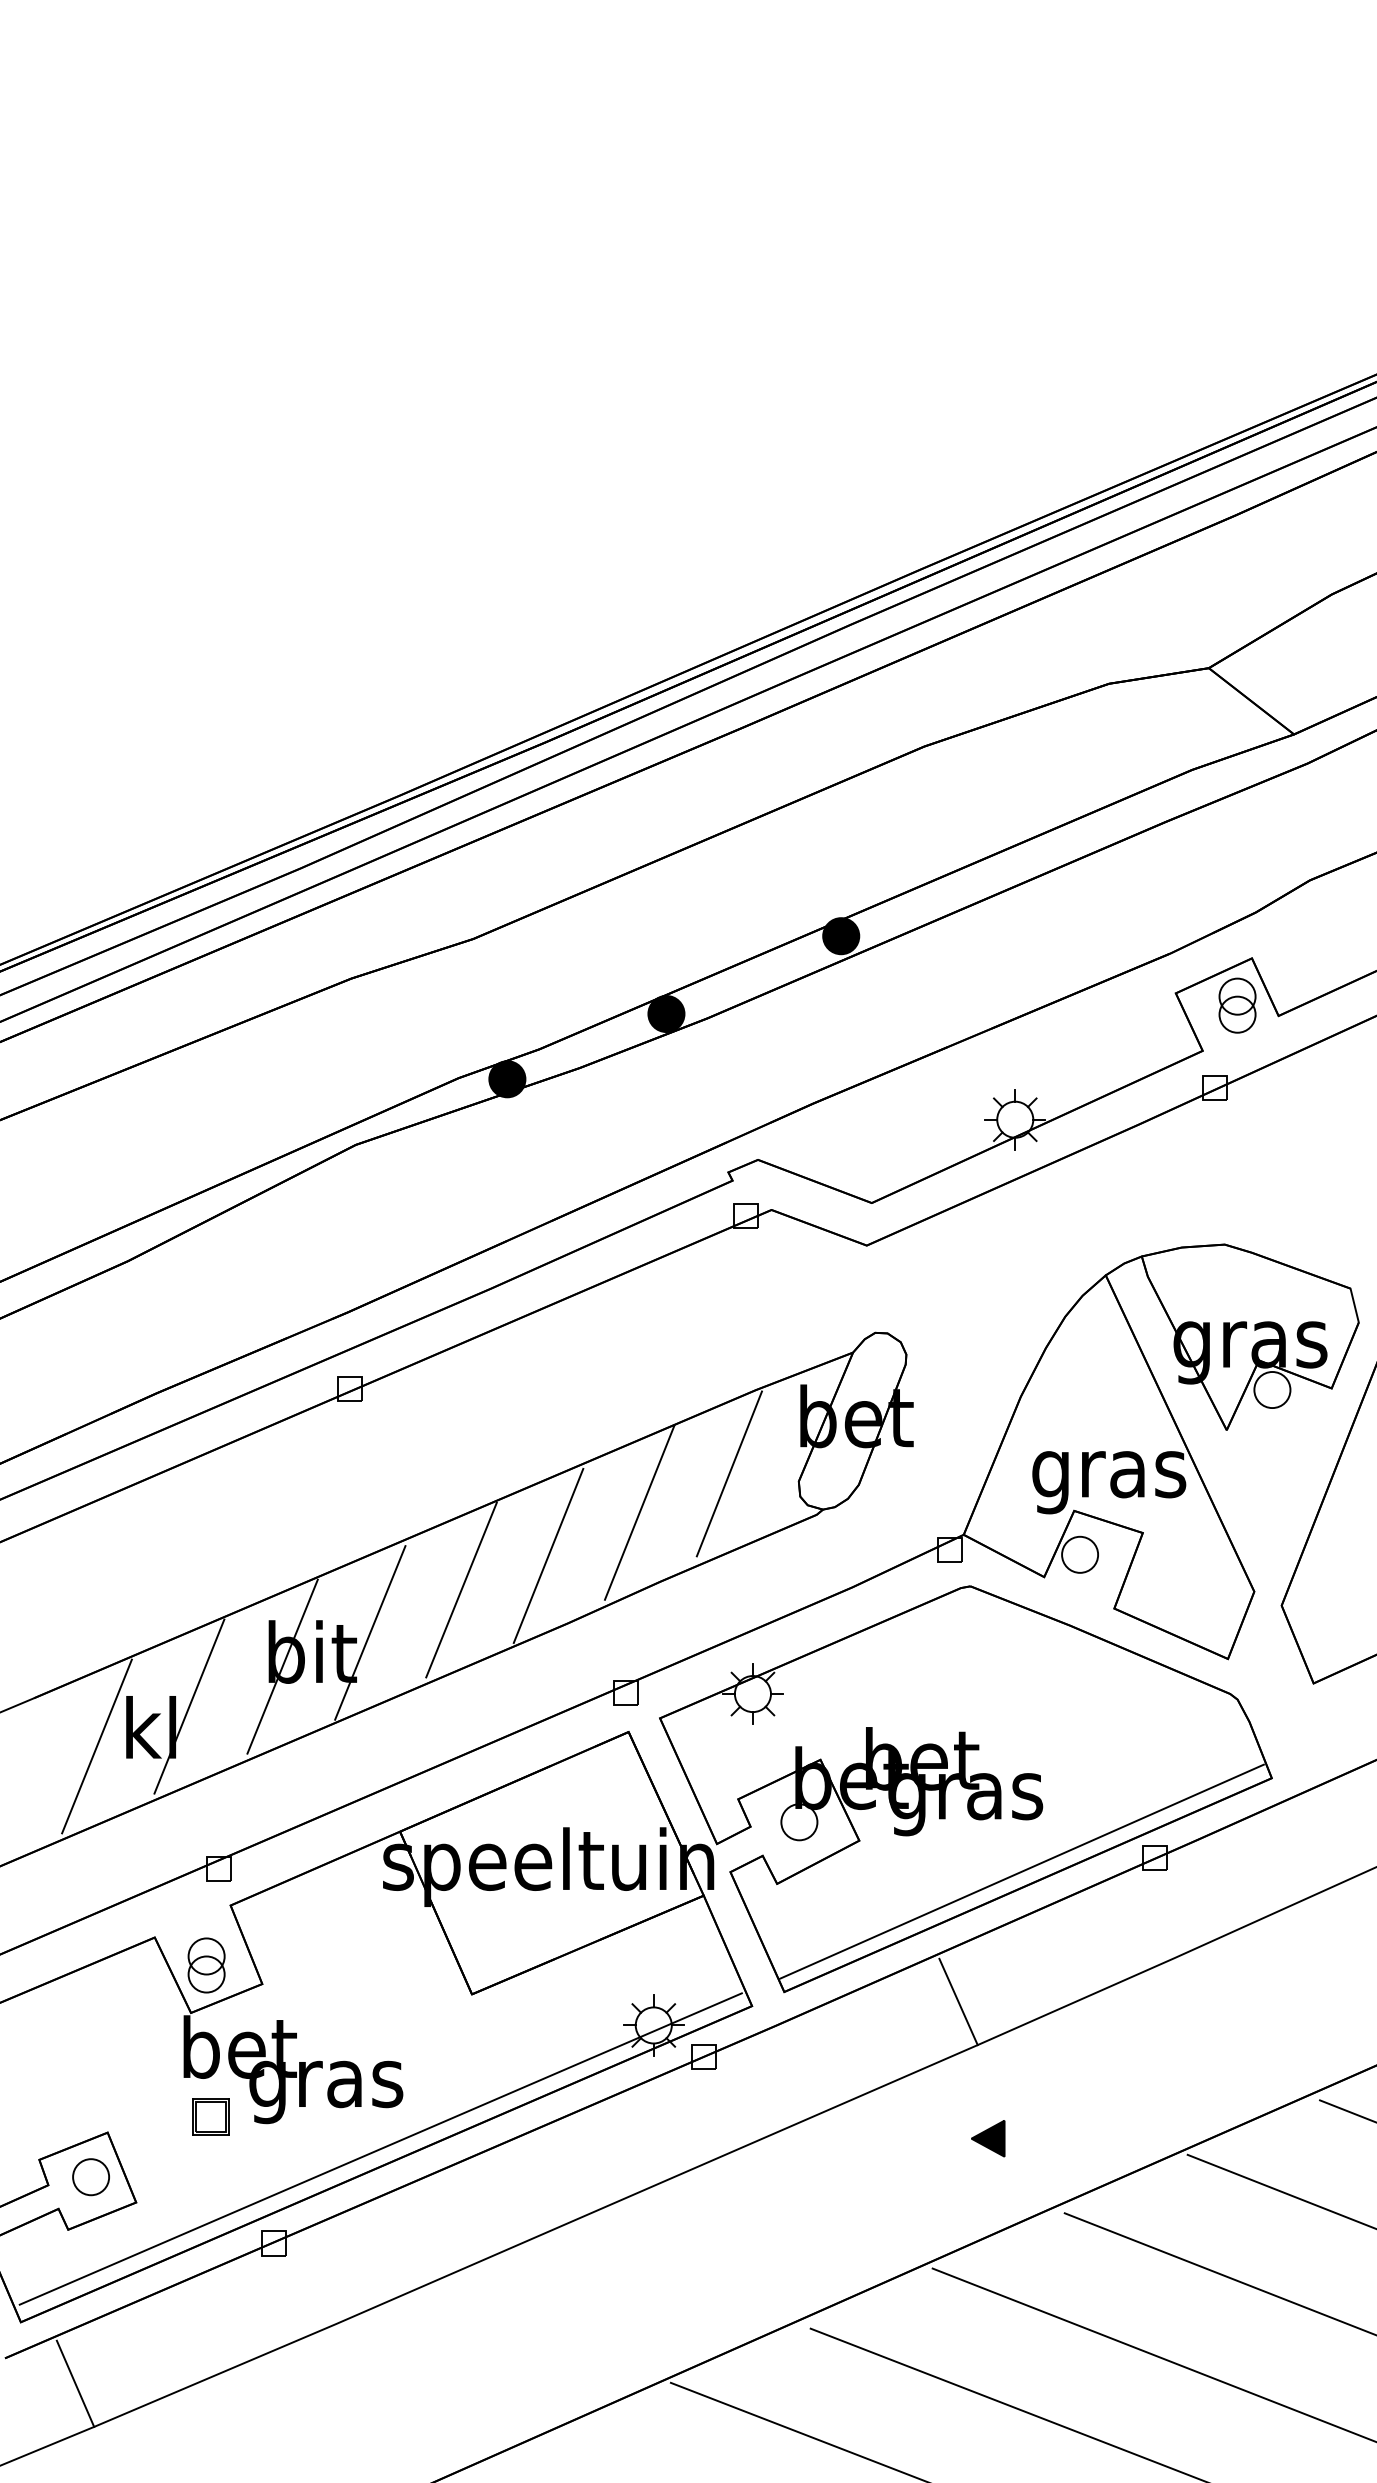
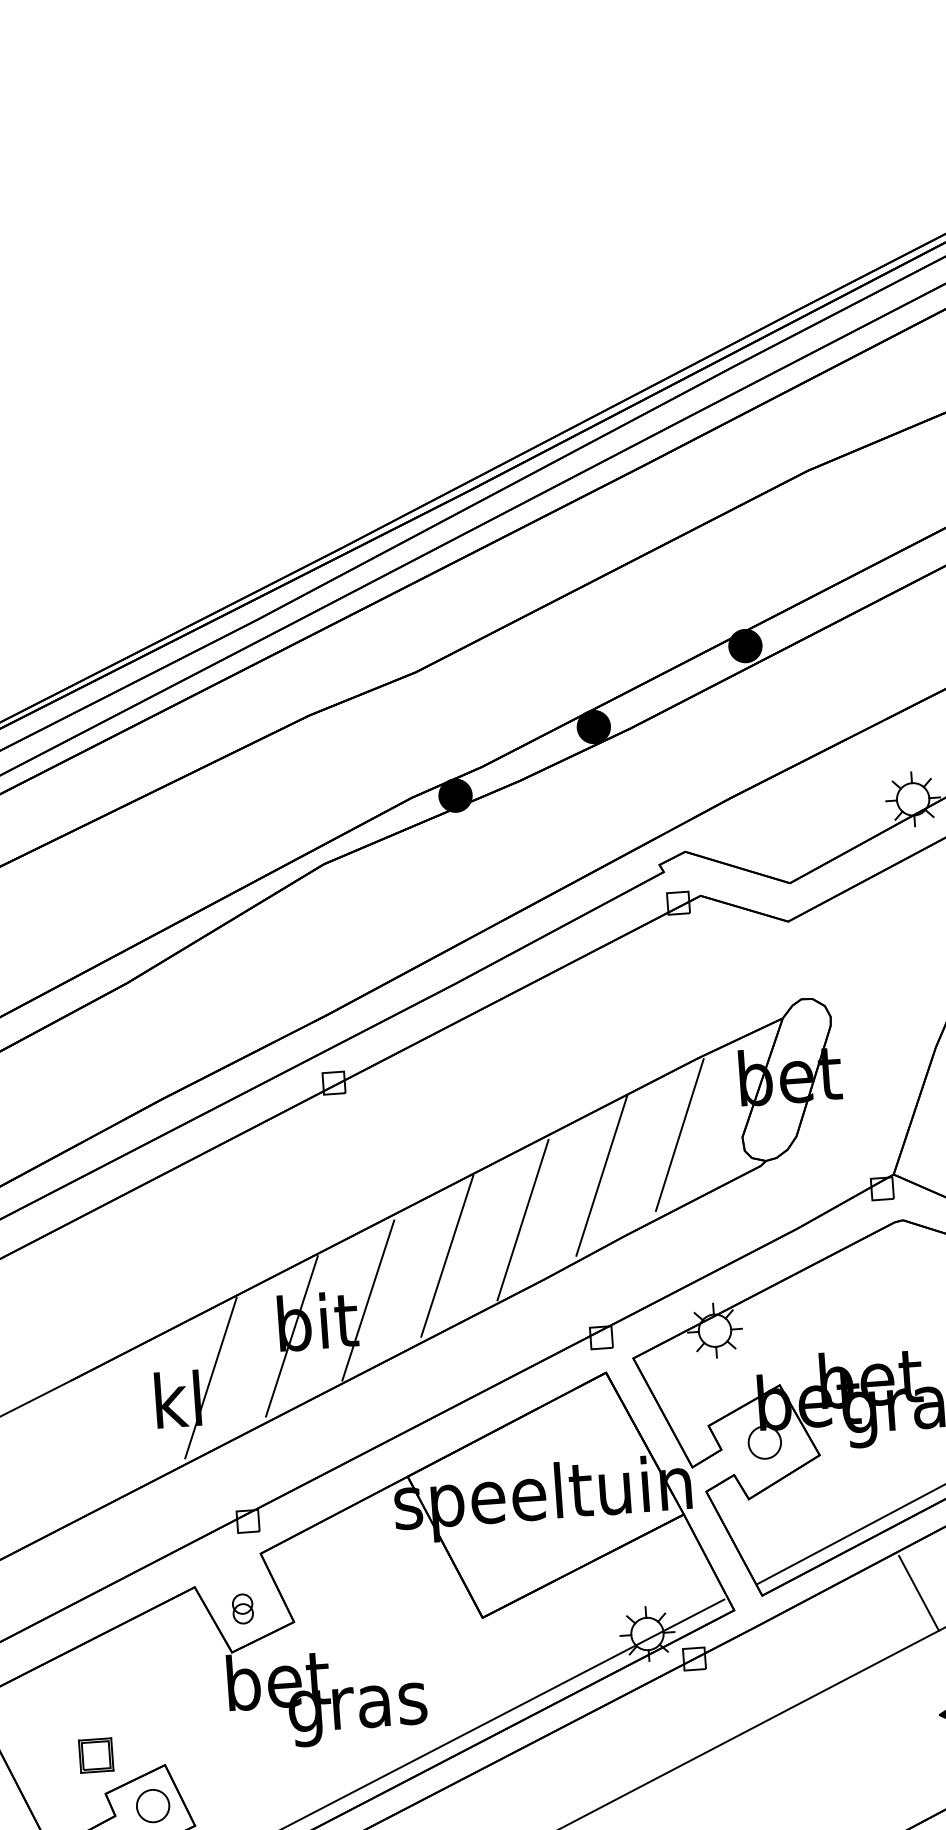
line: (96, 1746) -> (130, 1419), removed
part: (206, 1965) -> (242, 1609), size x0.6
part: (210, 2116) -> (95, 1755), moved

